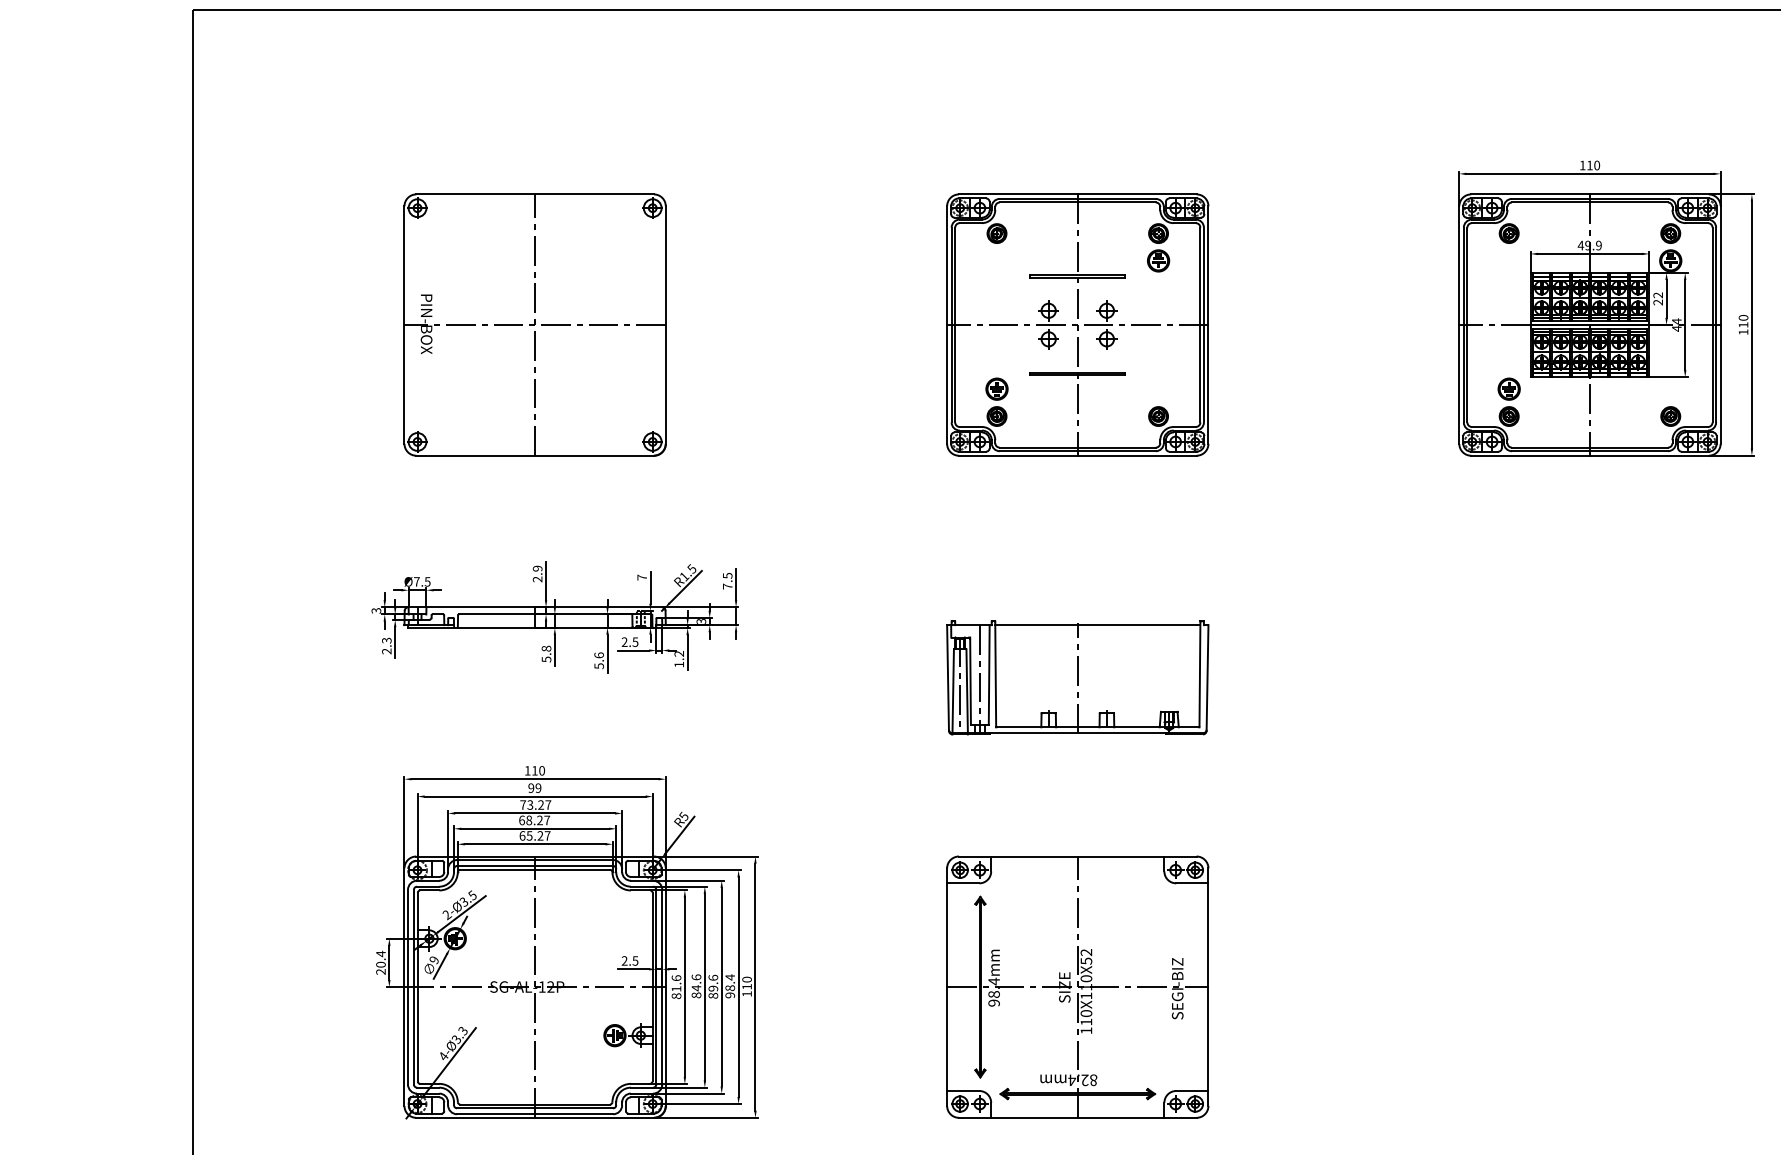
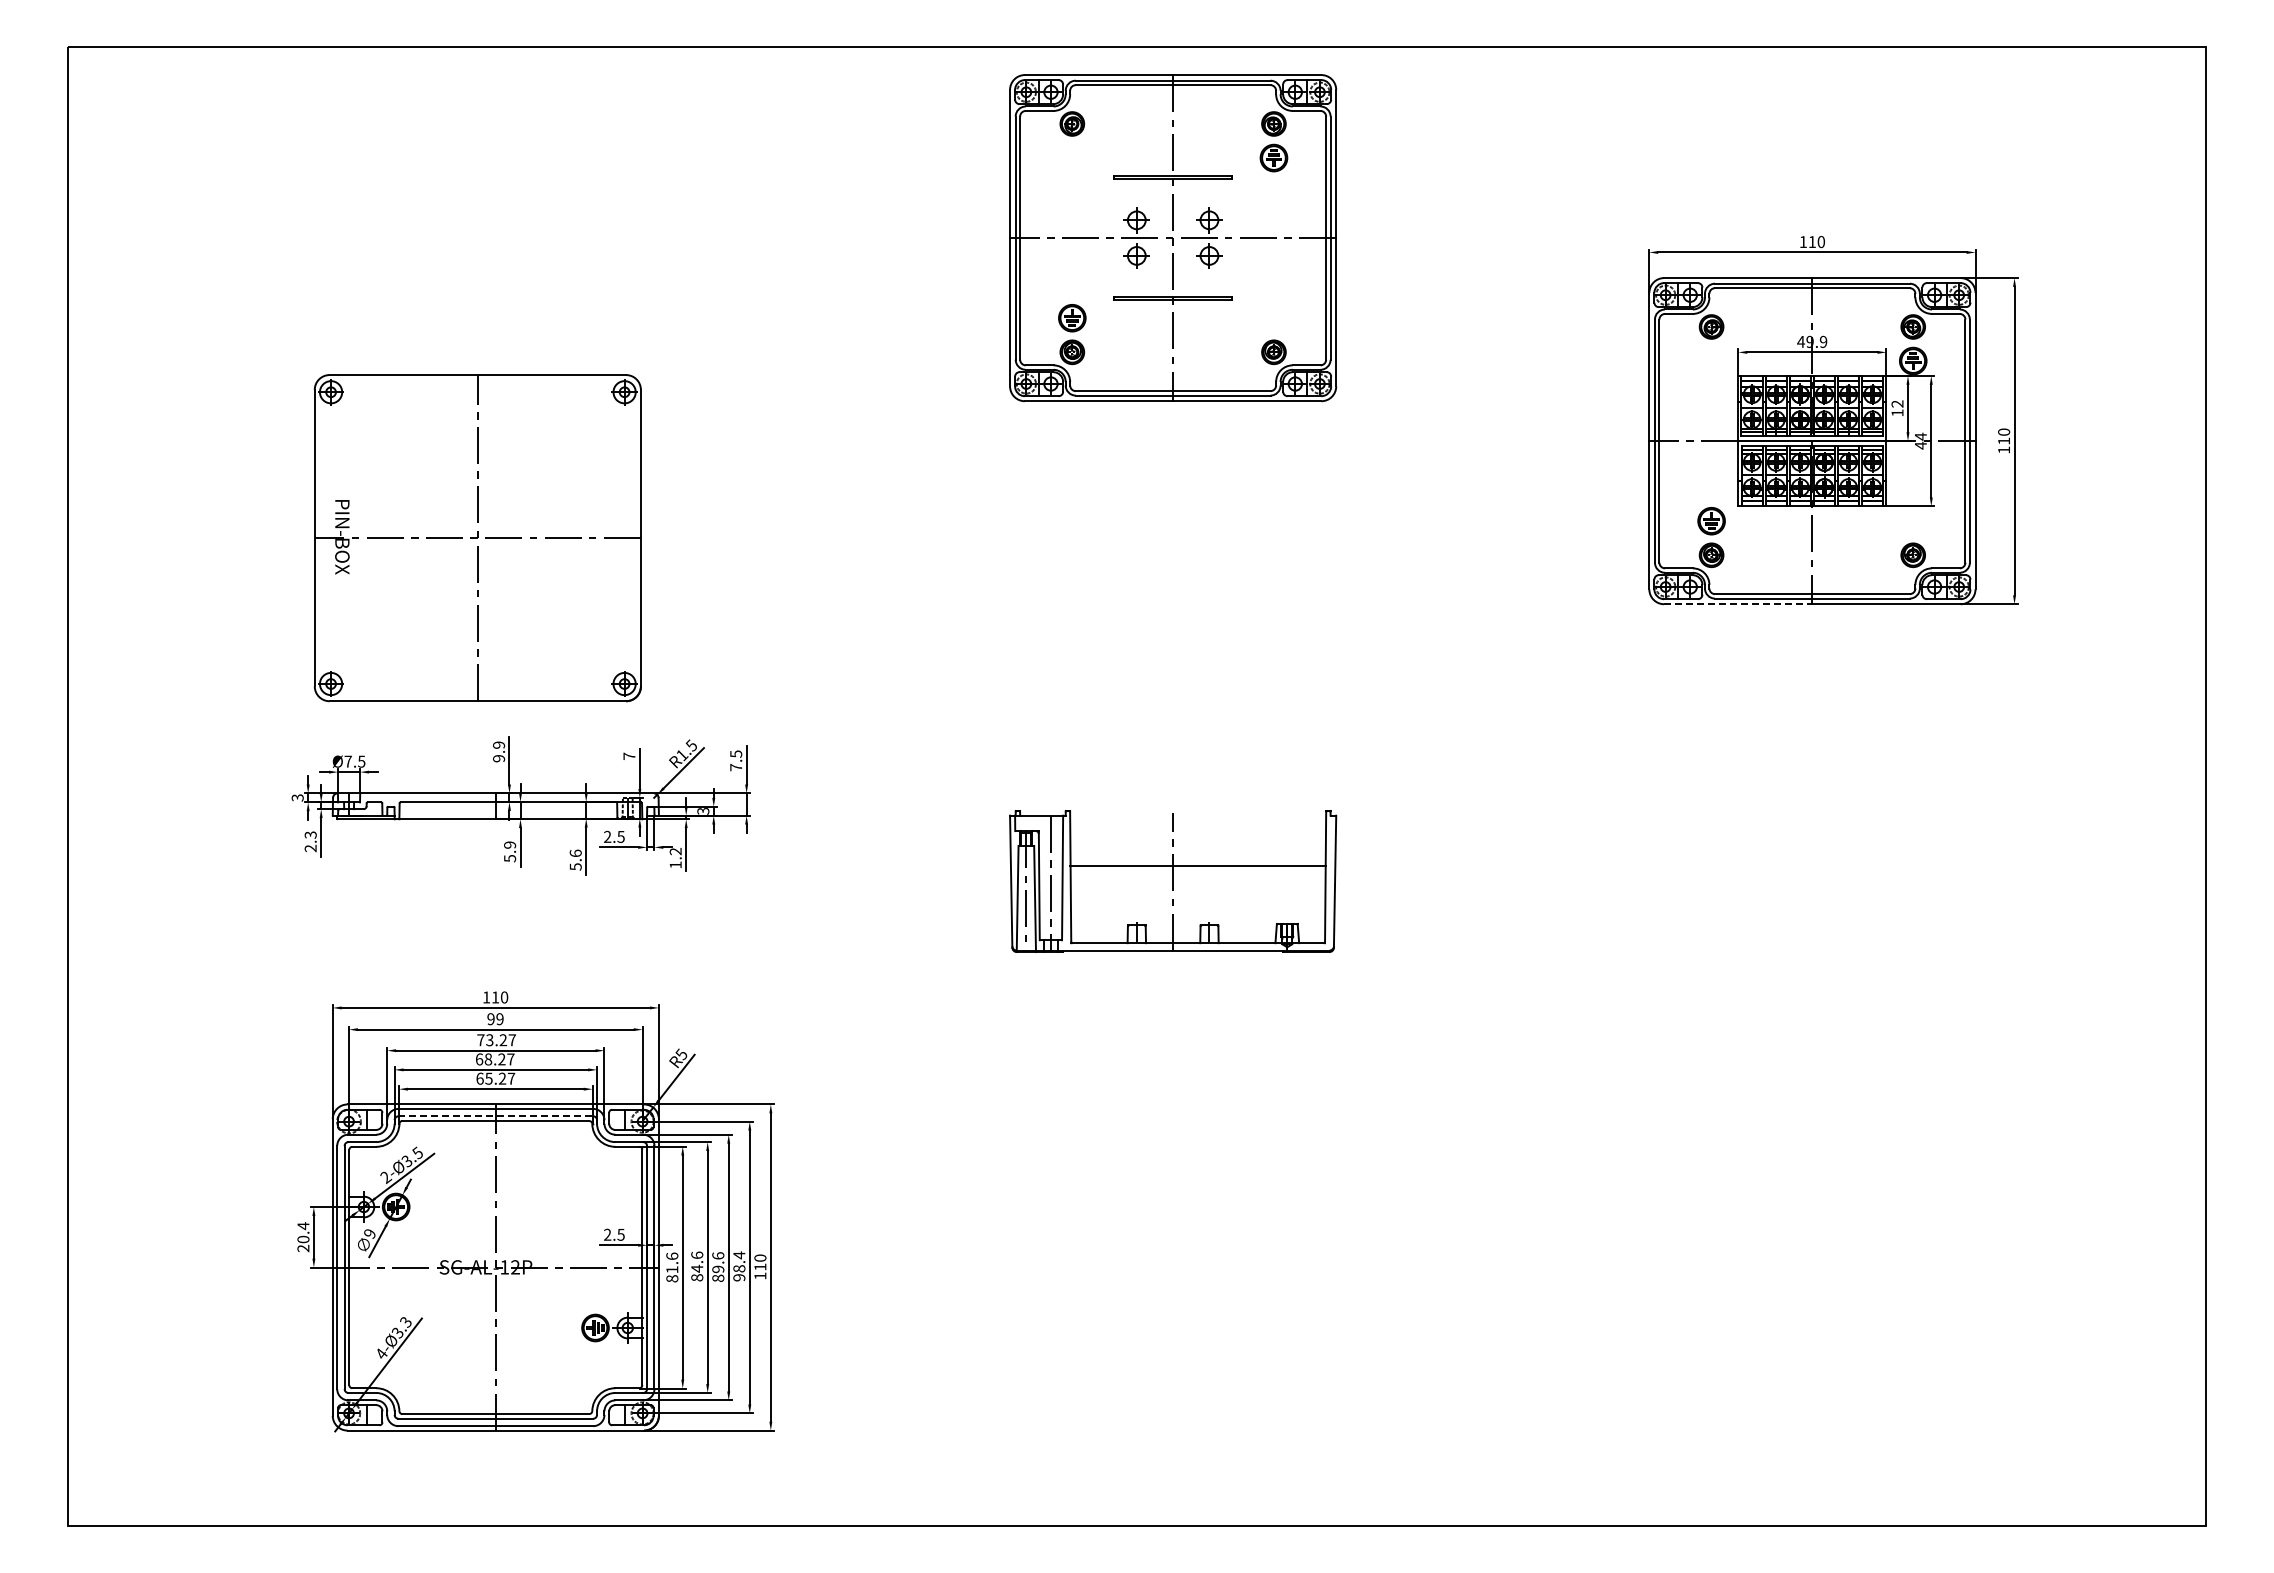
text: (1658, 302) -> (1897, 412), 22 -> 12
part: (534, 325) -> (477, 538), moved
part: (1078, 325) -> (1173, 238), moved
line: (1530, 455) -> (1738, 604), solid -> dashed
text: (538, 579) -> (499, 758), 2.9 -> 9.9
line: (1098, 625) -> (1198, 865), moved
text: (546, 648) -> (510, 844), 5.8 -> 5.9
line: (535, 866) -> (496, 1116), solid -> dashed
part: (1078, 987) -> (1173, 1267), removed

